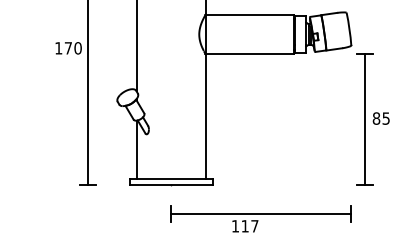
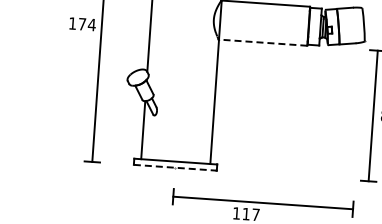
text: (78, 48) -> (92, 25), 170 -> 174
line: (249, 54) -> (262, 43), solid -> dashed
line: (171, 184) -> (175, 167), solid -> dashed

